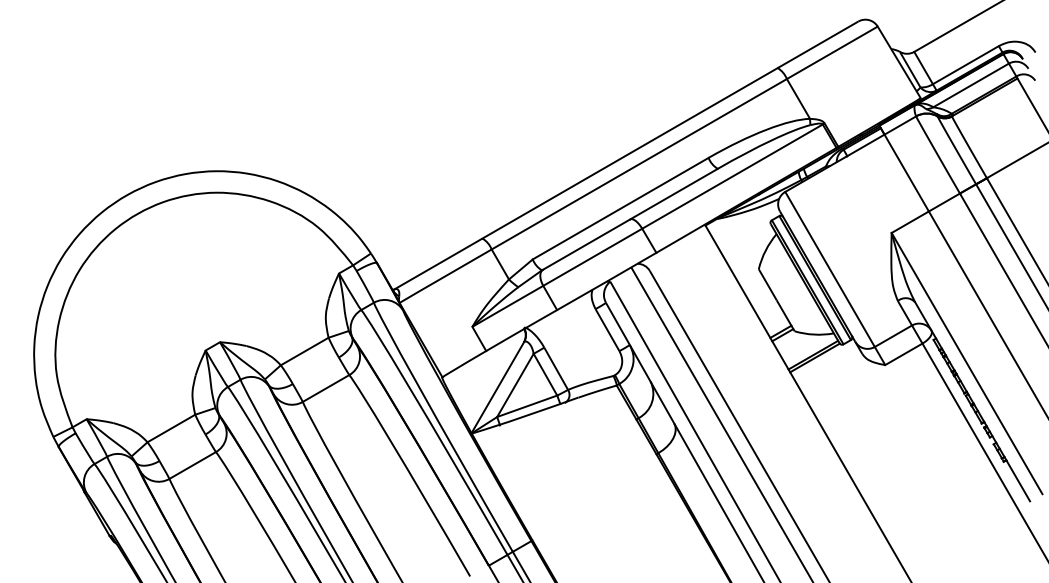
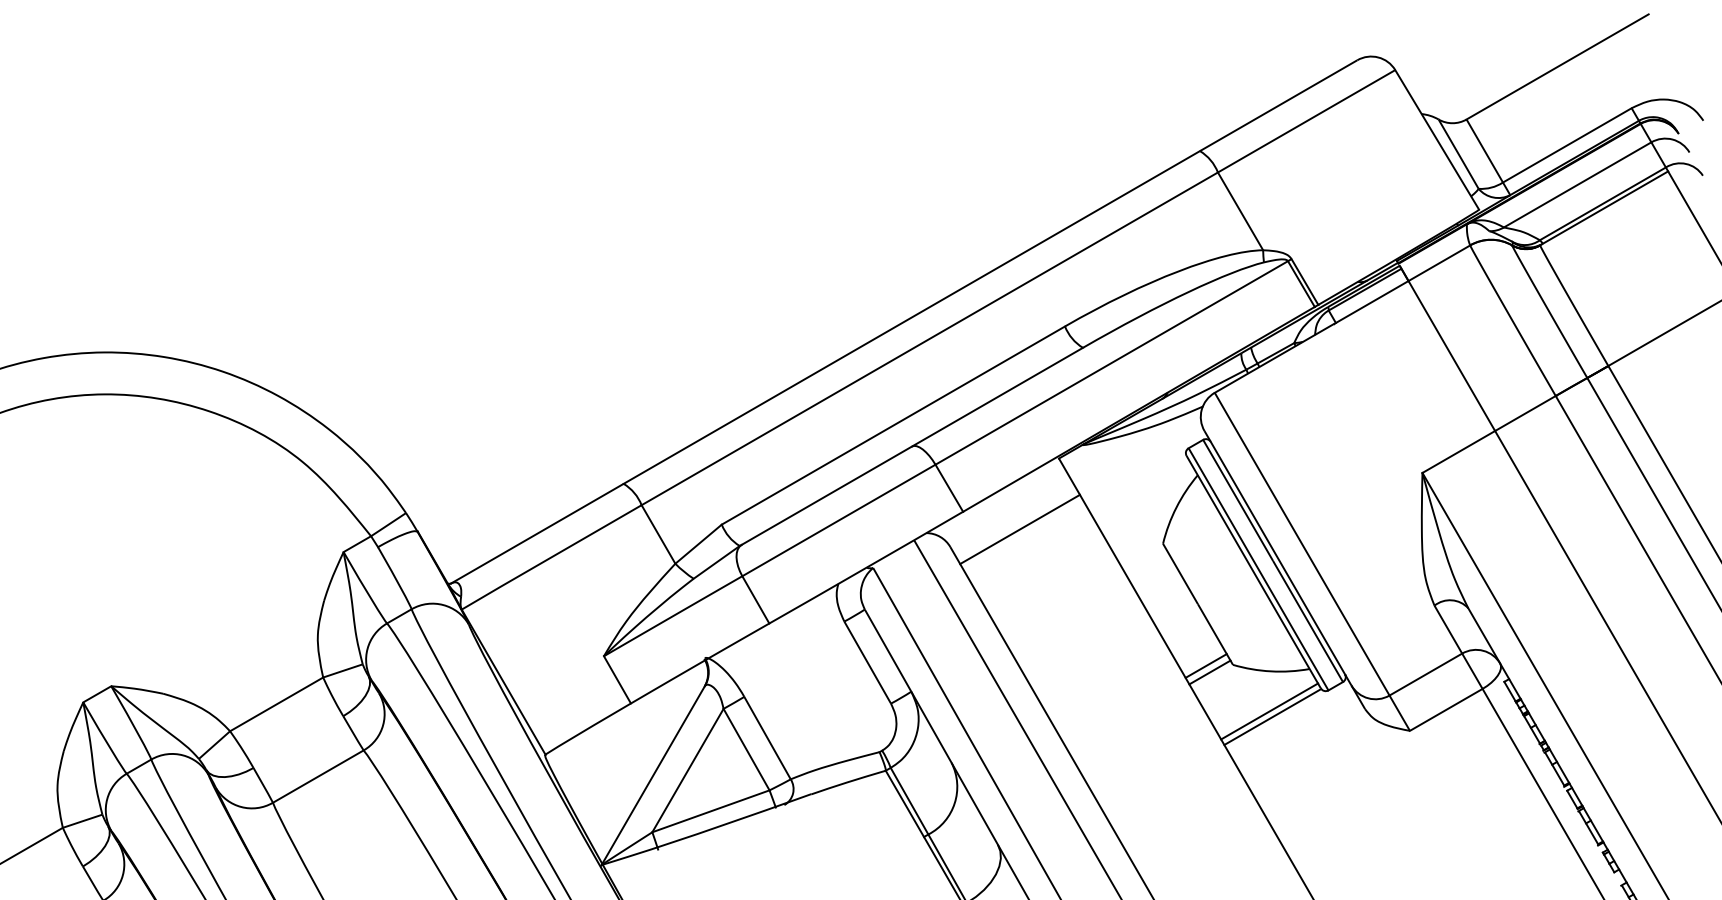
line: (685, 261) -> (1019, 528), added

